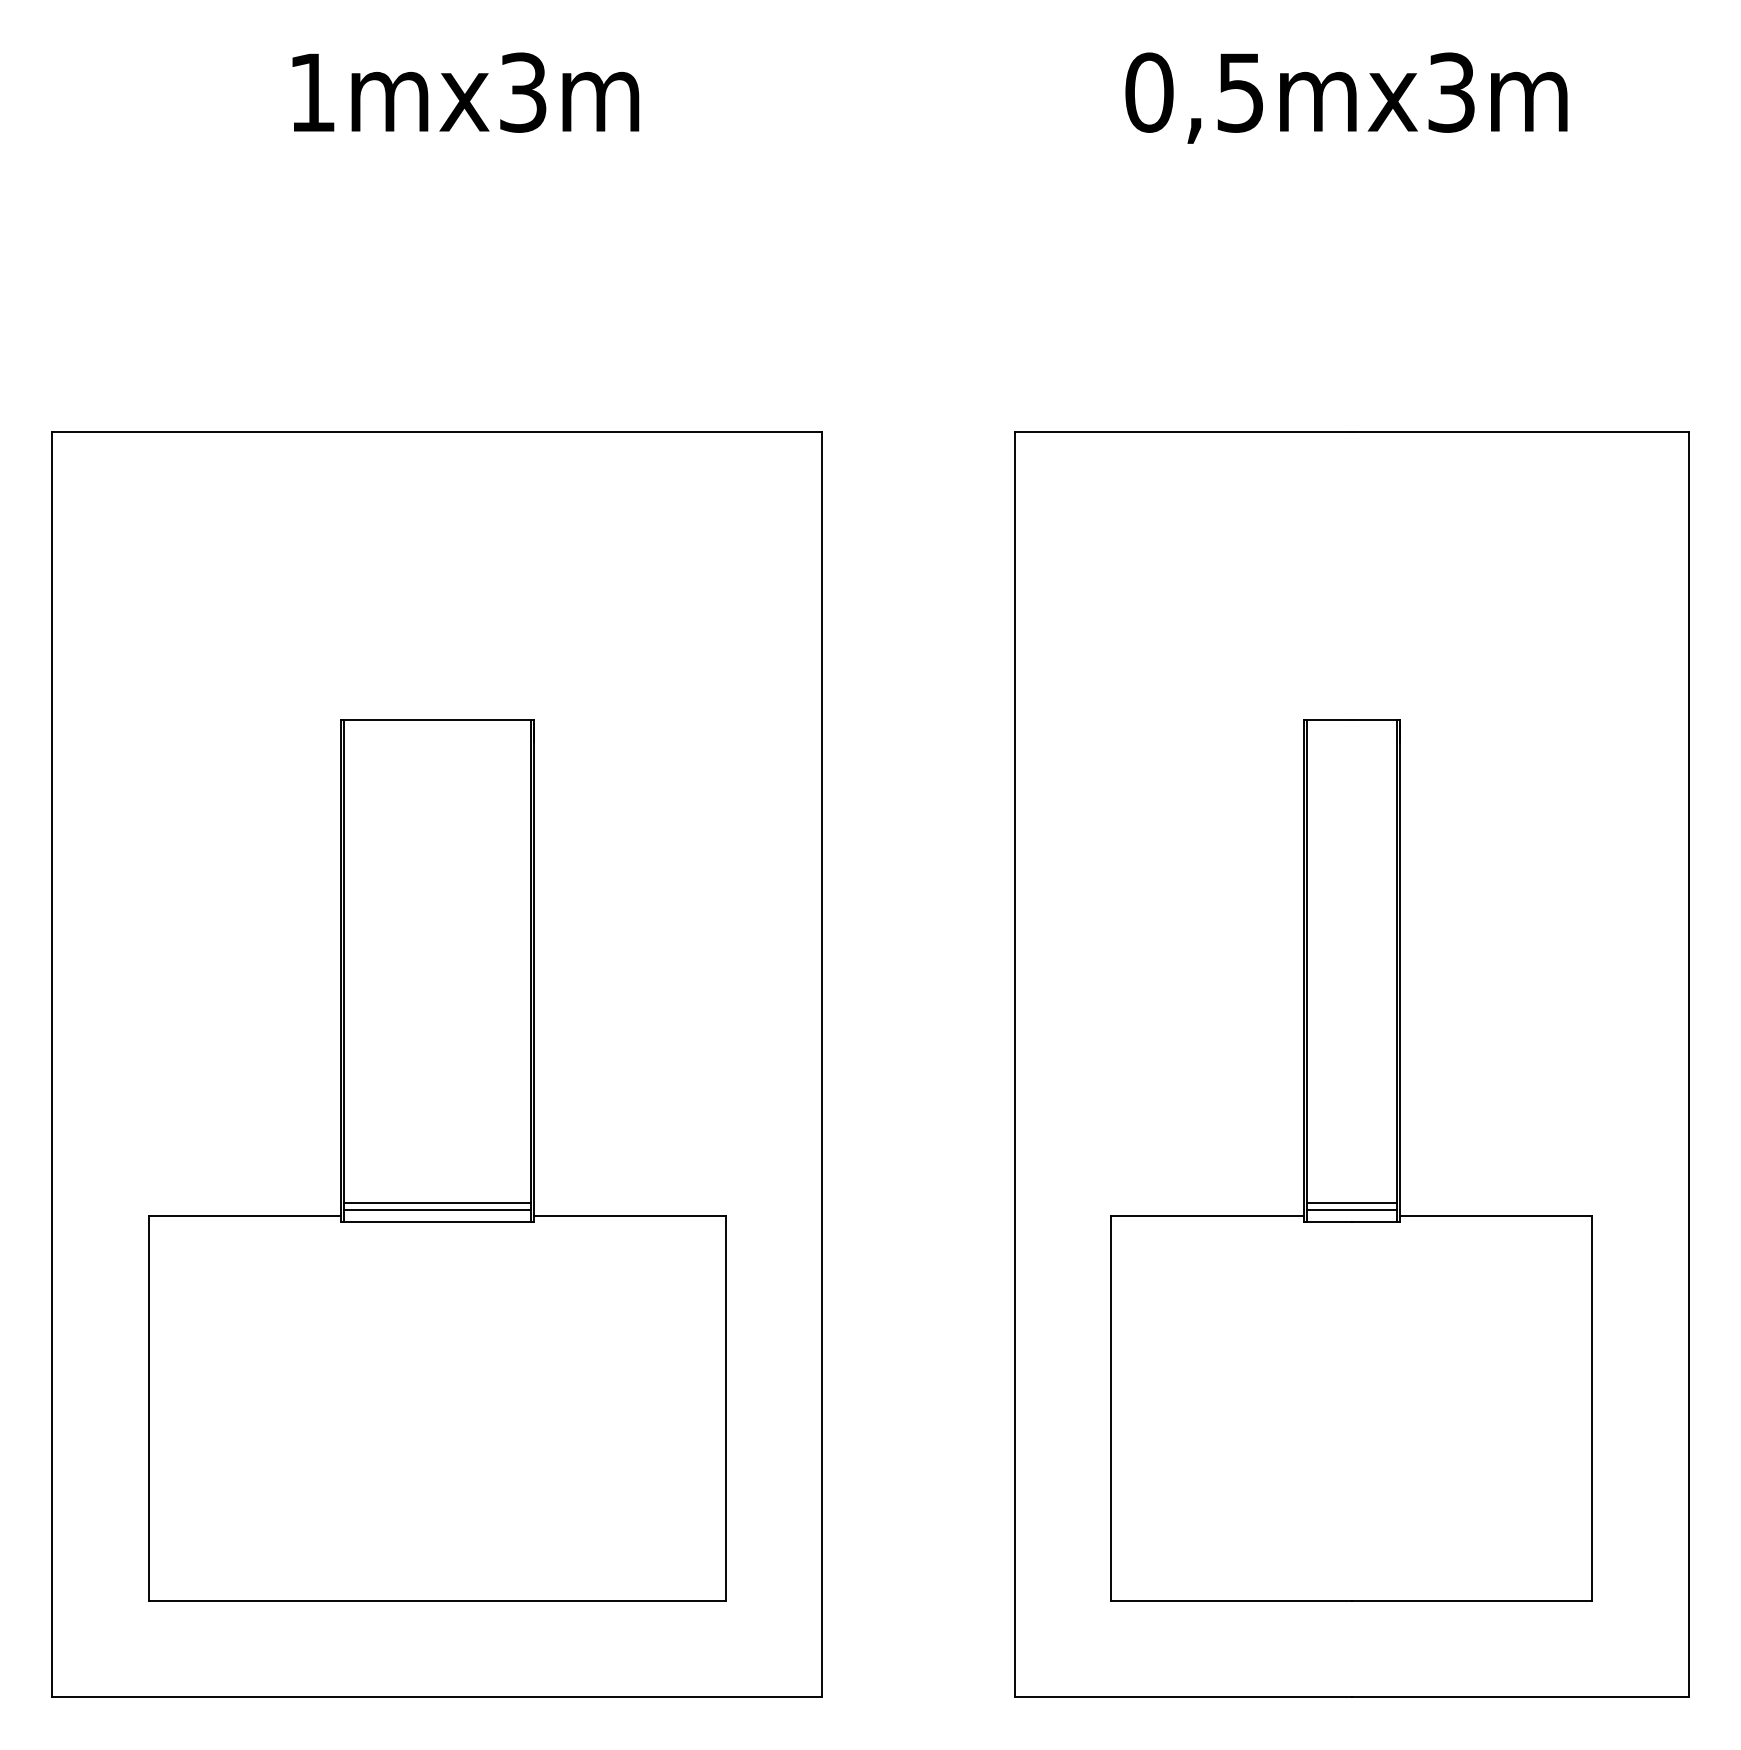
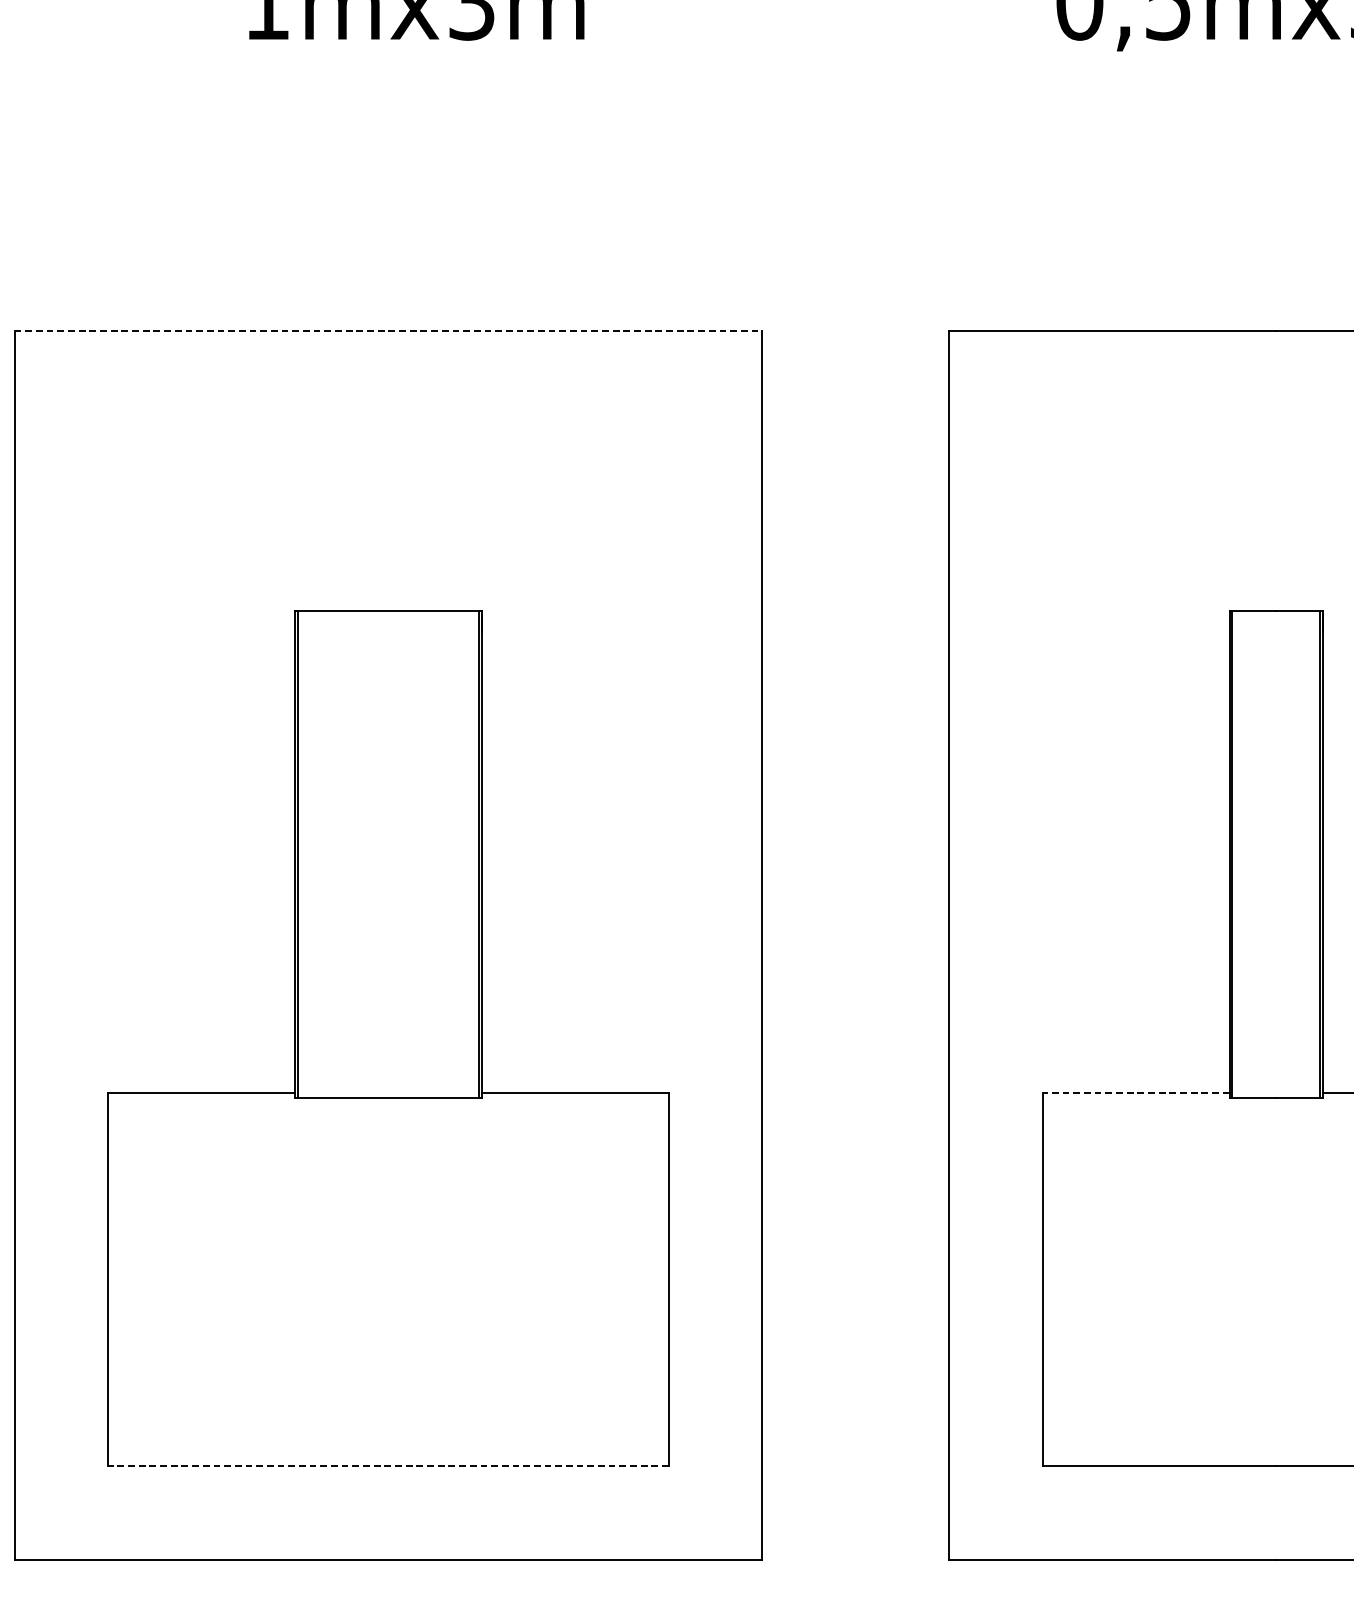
line: (437, 431) -> (388, 330), solid -> dashed
line: (436, 1203) -> (387, 1080), removed
line: (1351, 1203) -> (1276, 1080), removed
line: (436, 1210) -> (387, 1087), removed
line: (1351, 1210) -> (1276, 1087), removed
line: (1206, 1216) -> (1135, 1092), solid -> dashed
line: (437, 1601) -> (388, 1466), solid -> dashed

